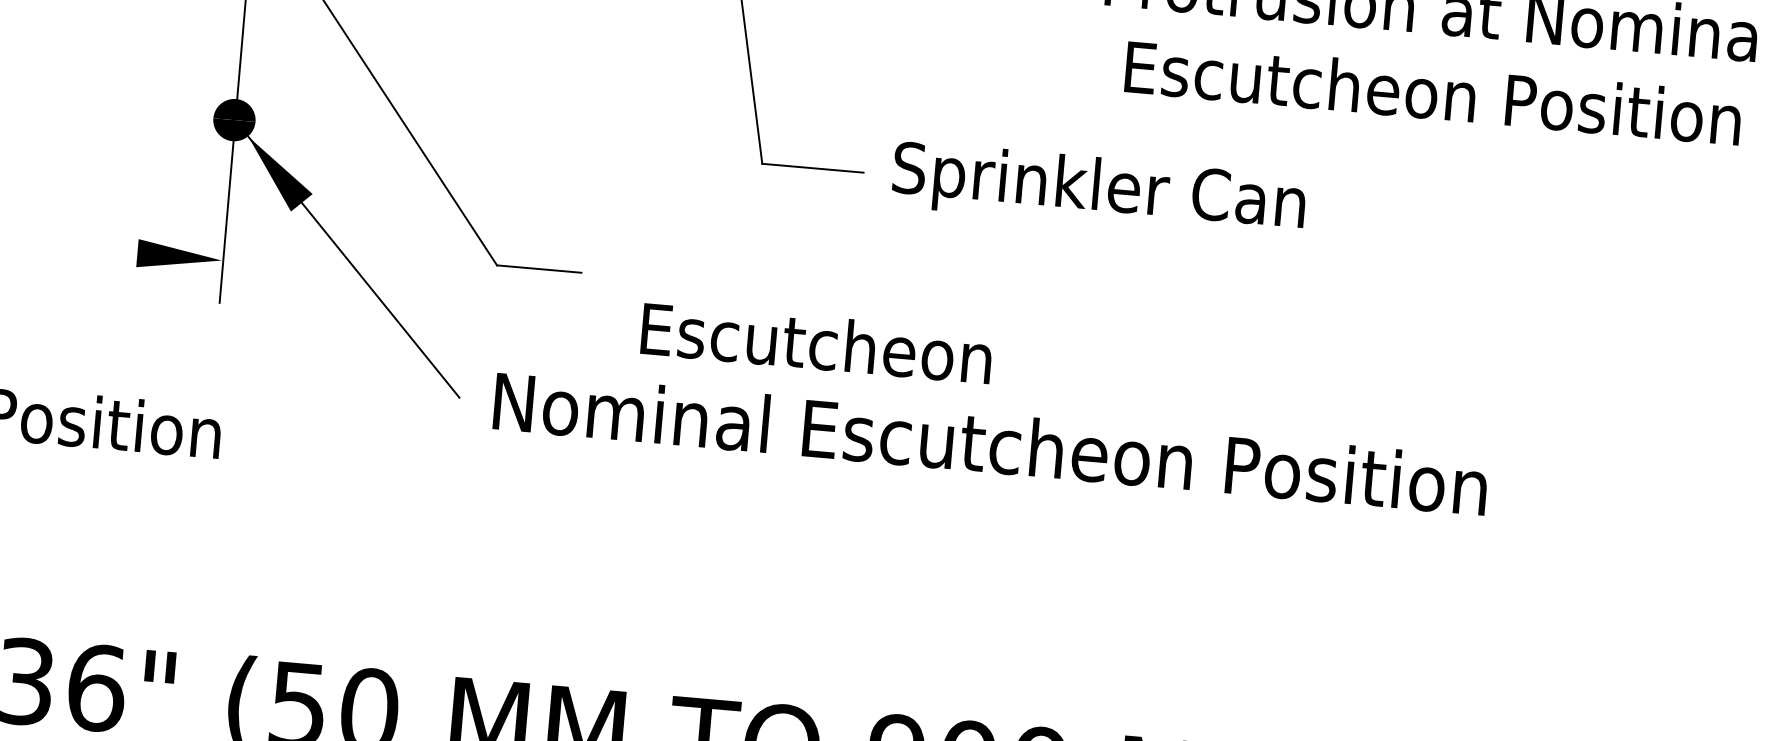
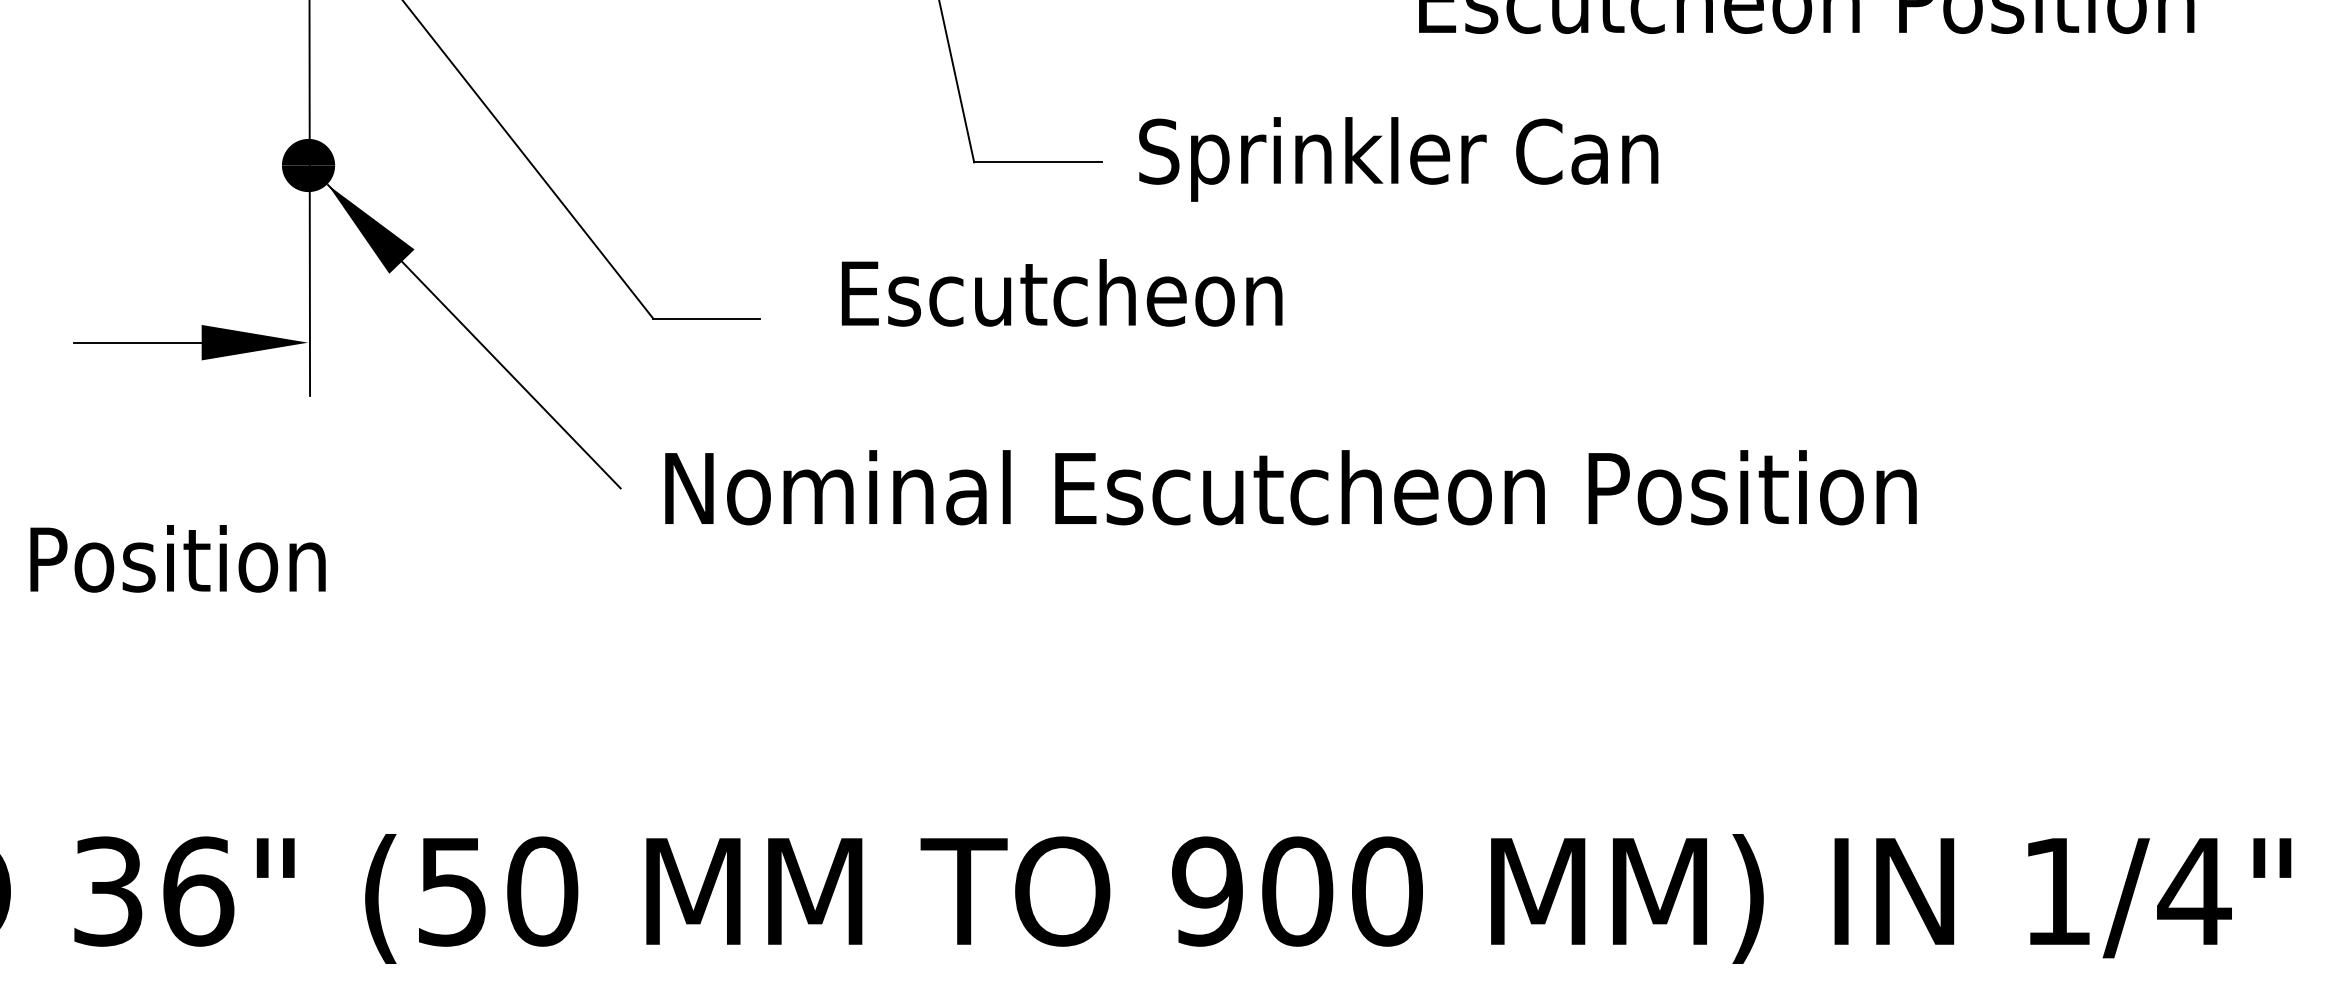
line: (86, 248) -> (137, 342), added
text: (816, 342) -> (1061, 292), moved

